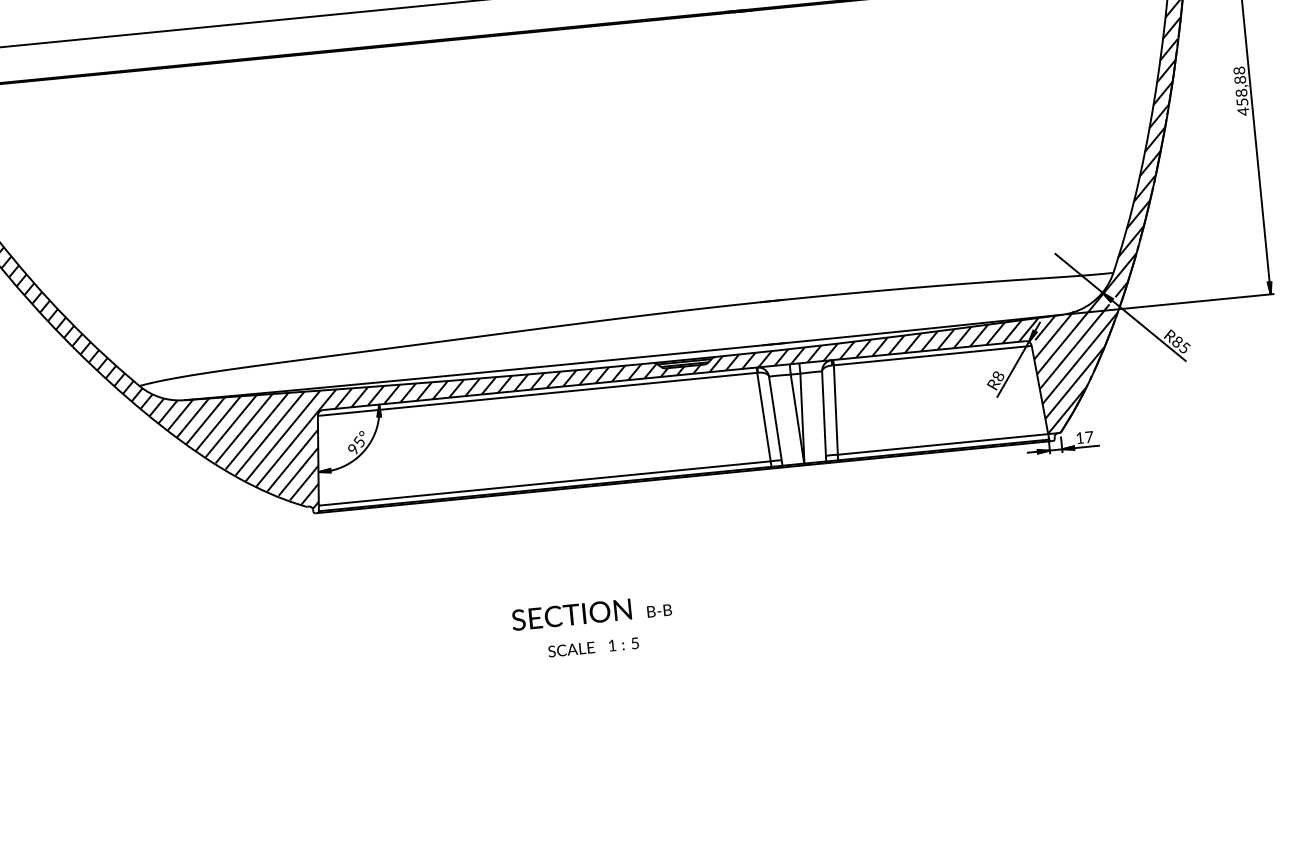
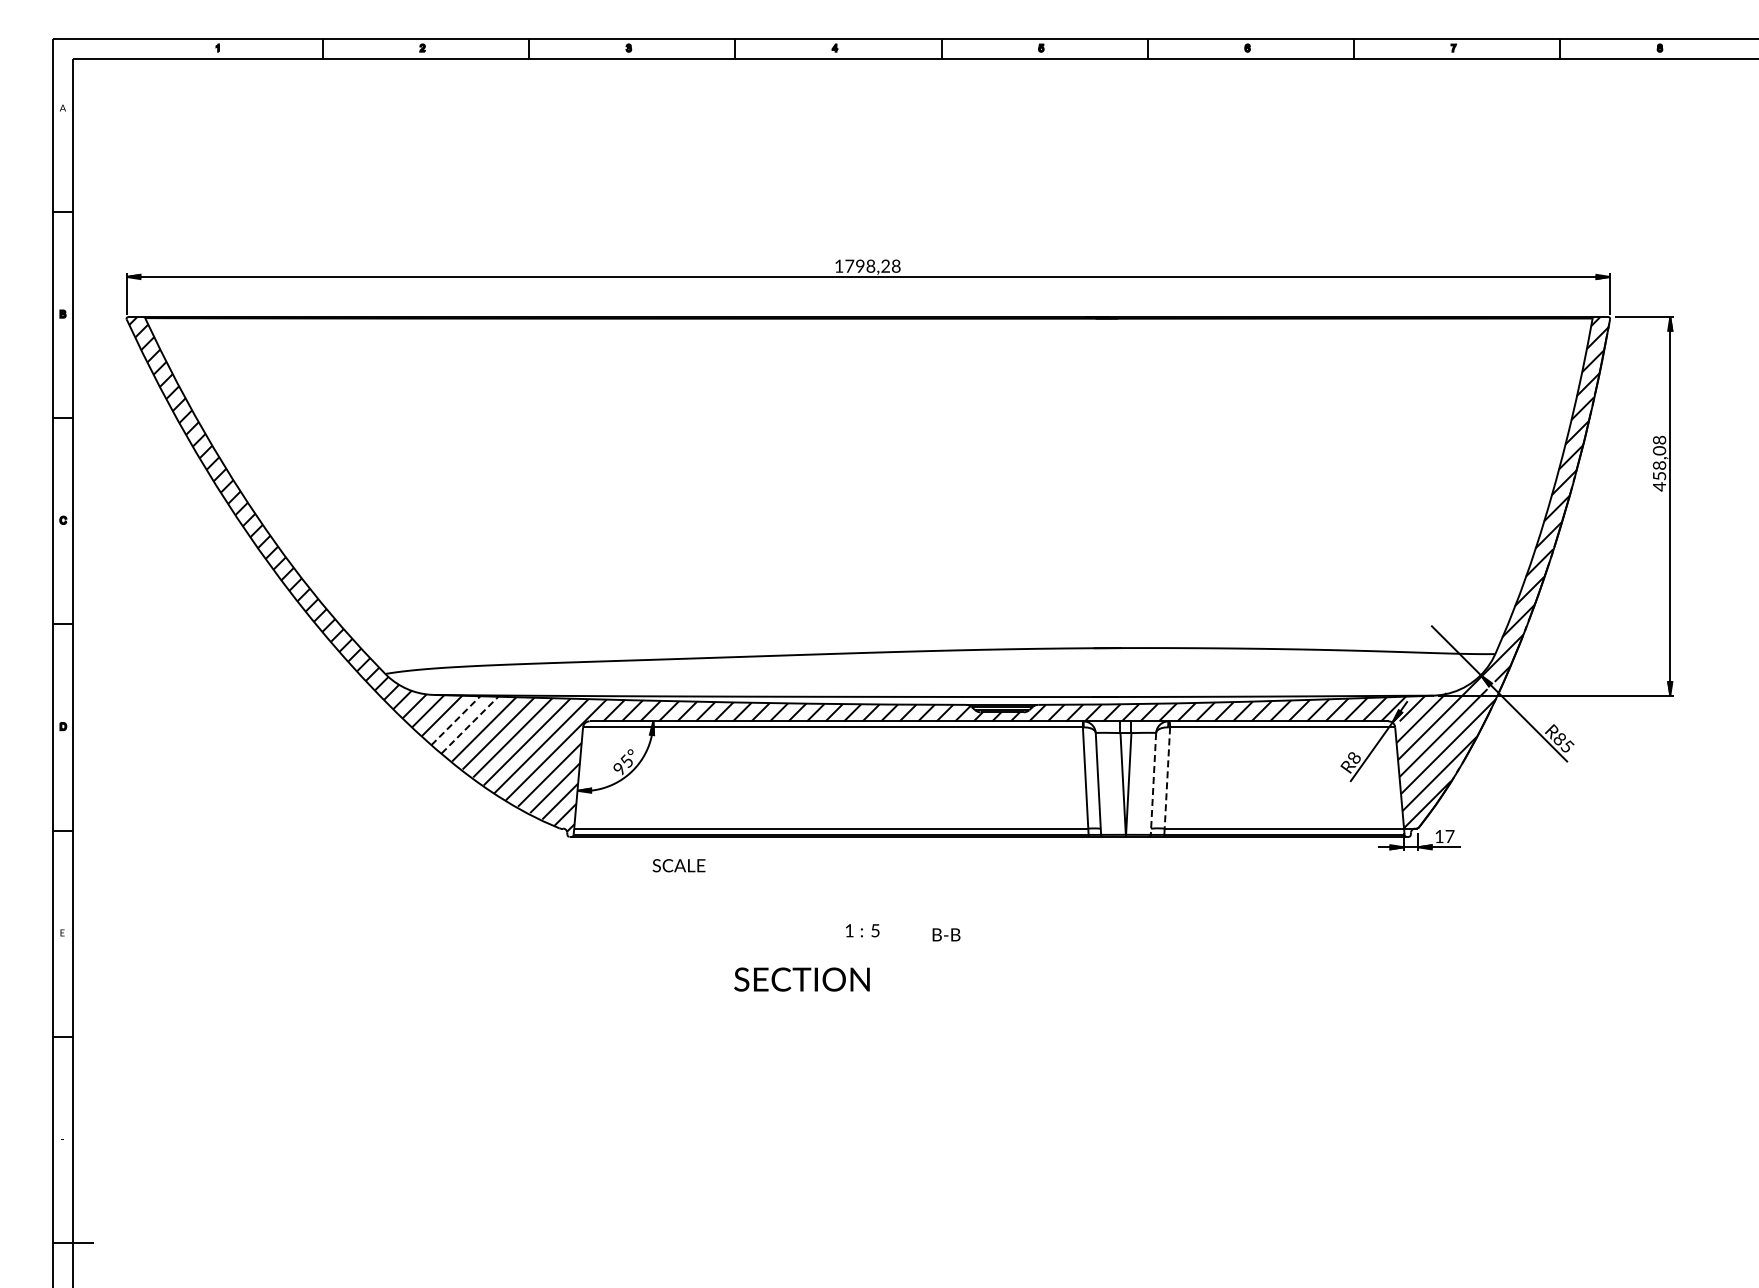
text: (1240, 79) -> (1659, 450), 458,88 -> 458,08
line: (836, 410) -> (1167, 778), solid -> dashed
line: (824, 416) -> (1153, 783), solid -> dashed
line: (205, 420) -> (455, 720), solid -> dashed
line: (218, 423) -> (470, 724), solid -> dashed
text: (659, 610) -> (946, 934), moved
text: (571, 614) -> (801, 979), moved
text: (623, 644) -> (862, 930), moved
text: (571, 649) -> (678, 865), moved

